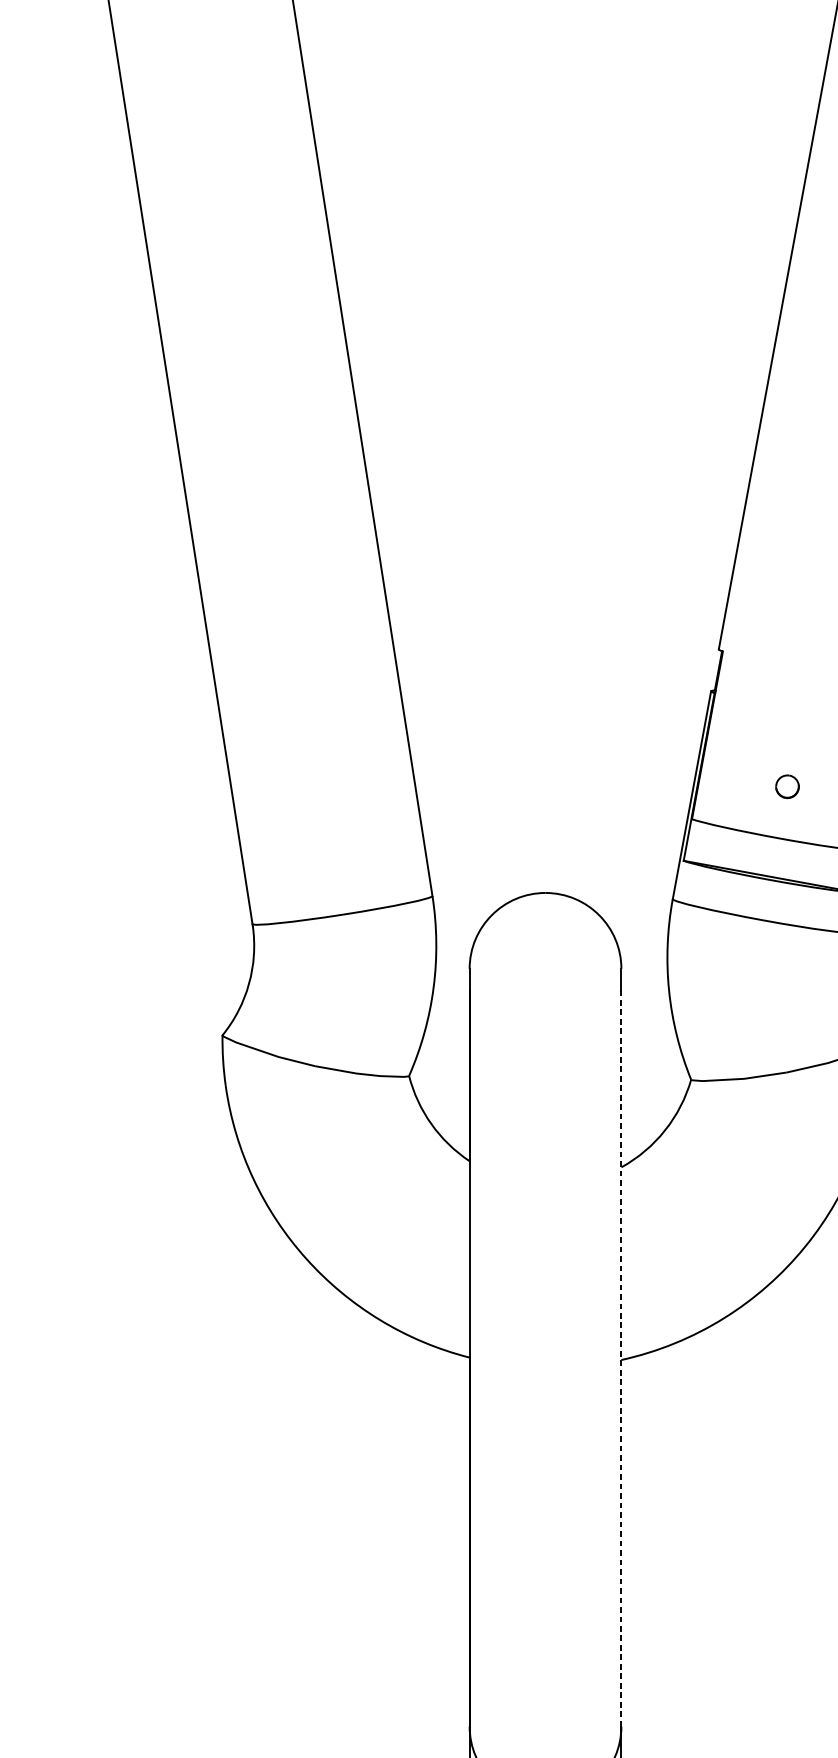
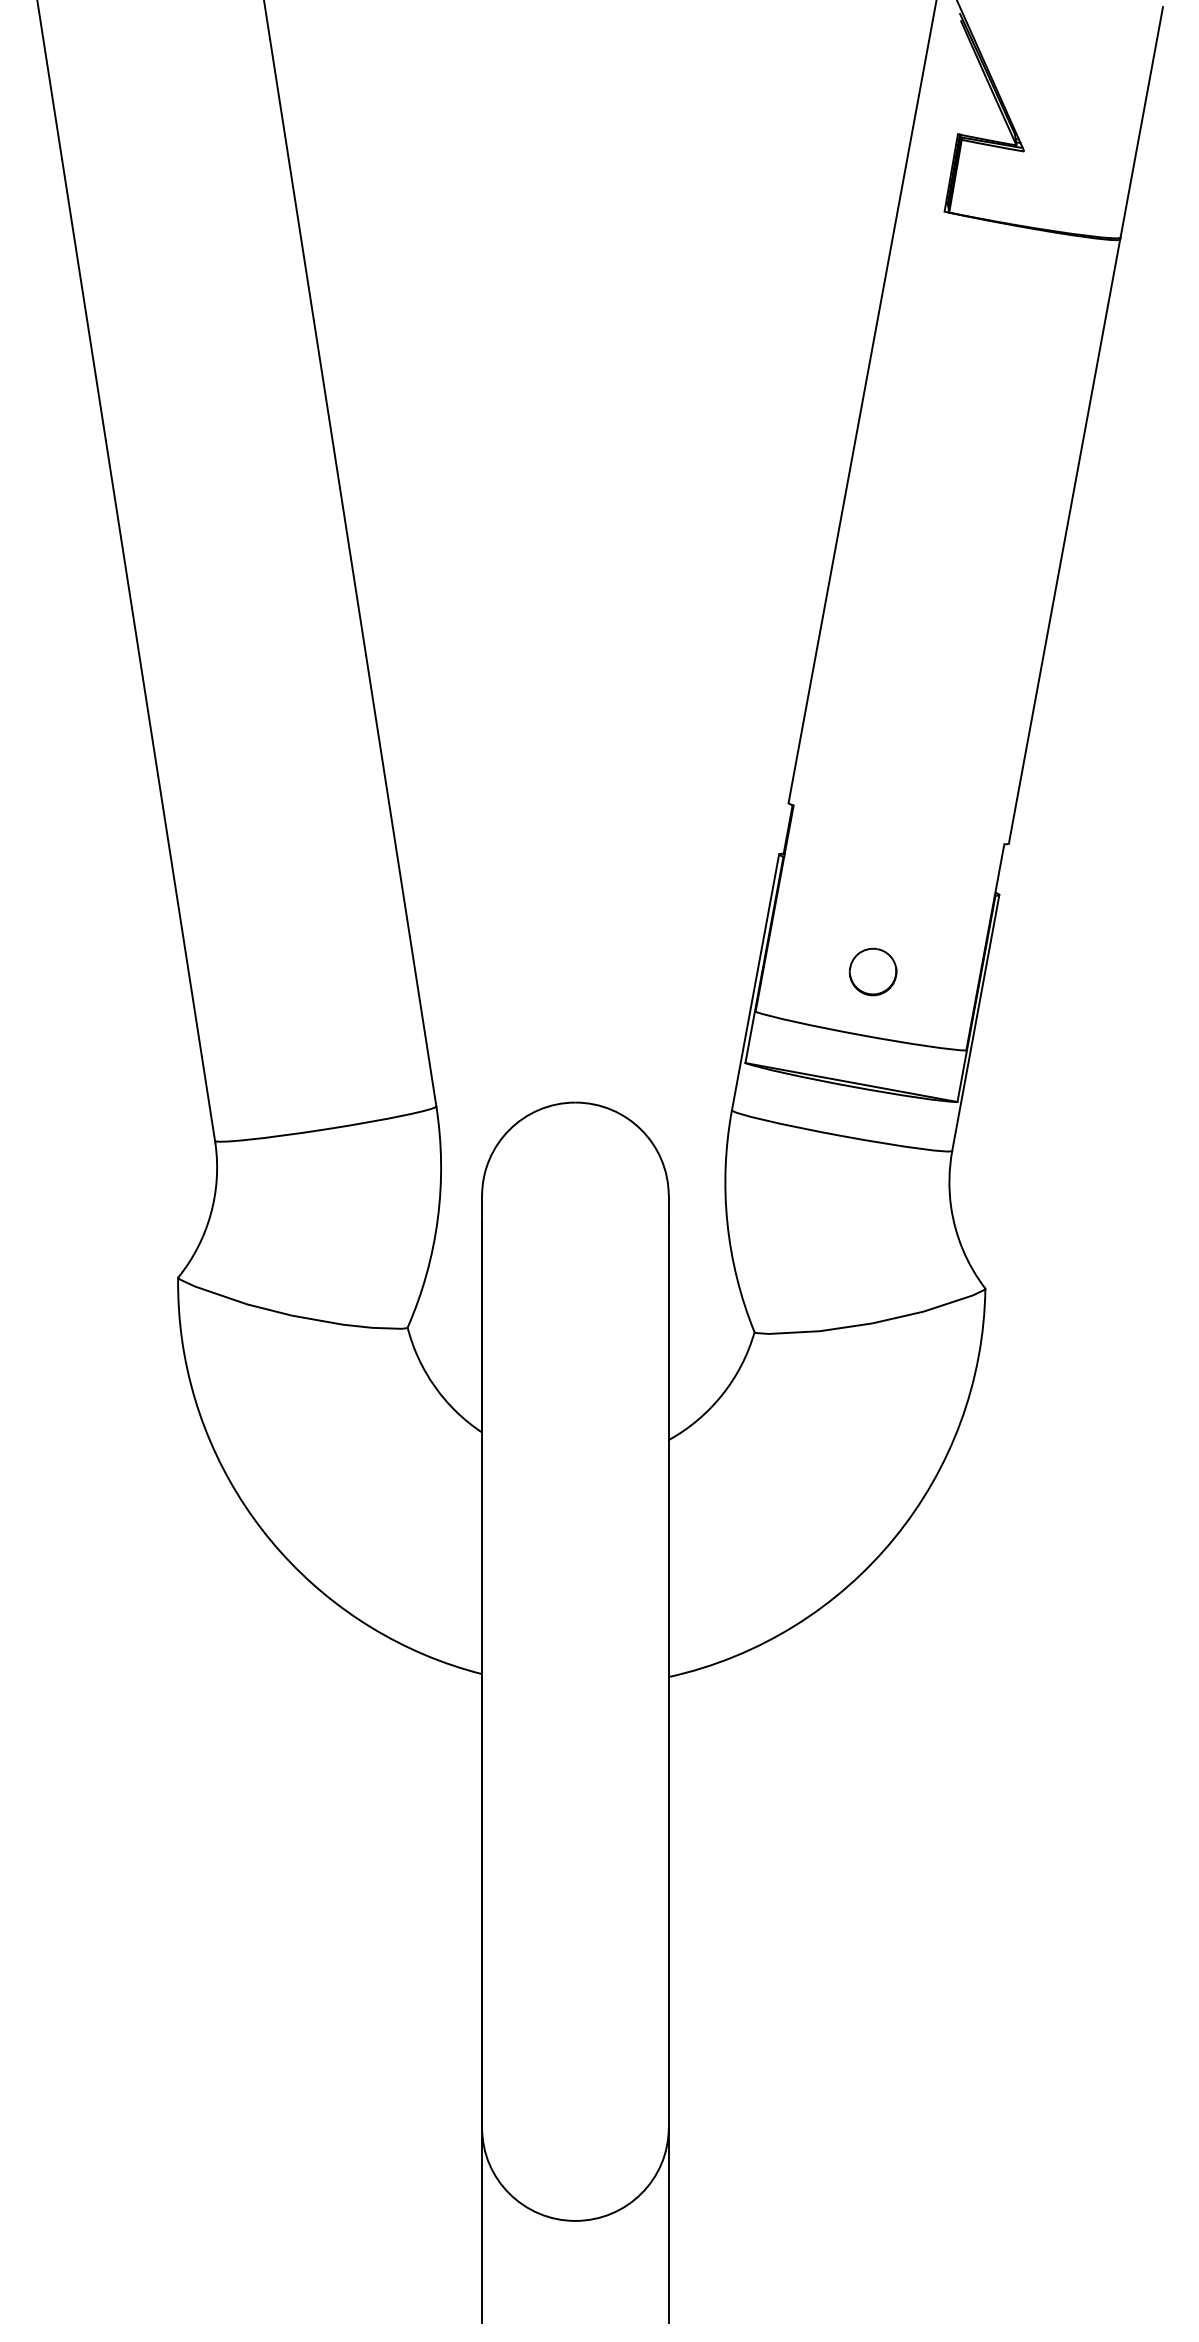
part: (787, 786) -> (872, 971), size x1.67
line: (621, 1358) -> (668, 1675), dashed -> solid

